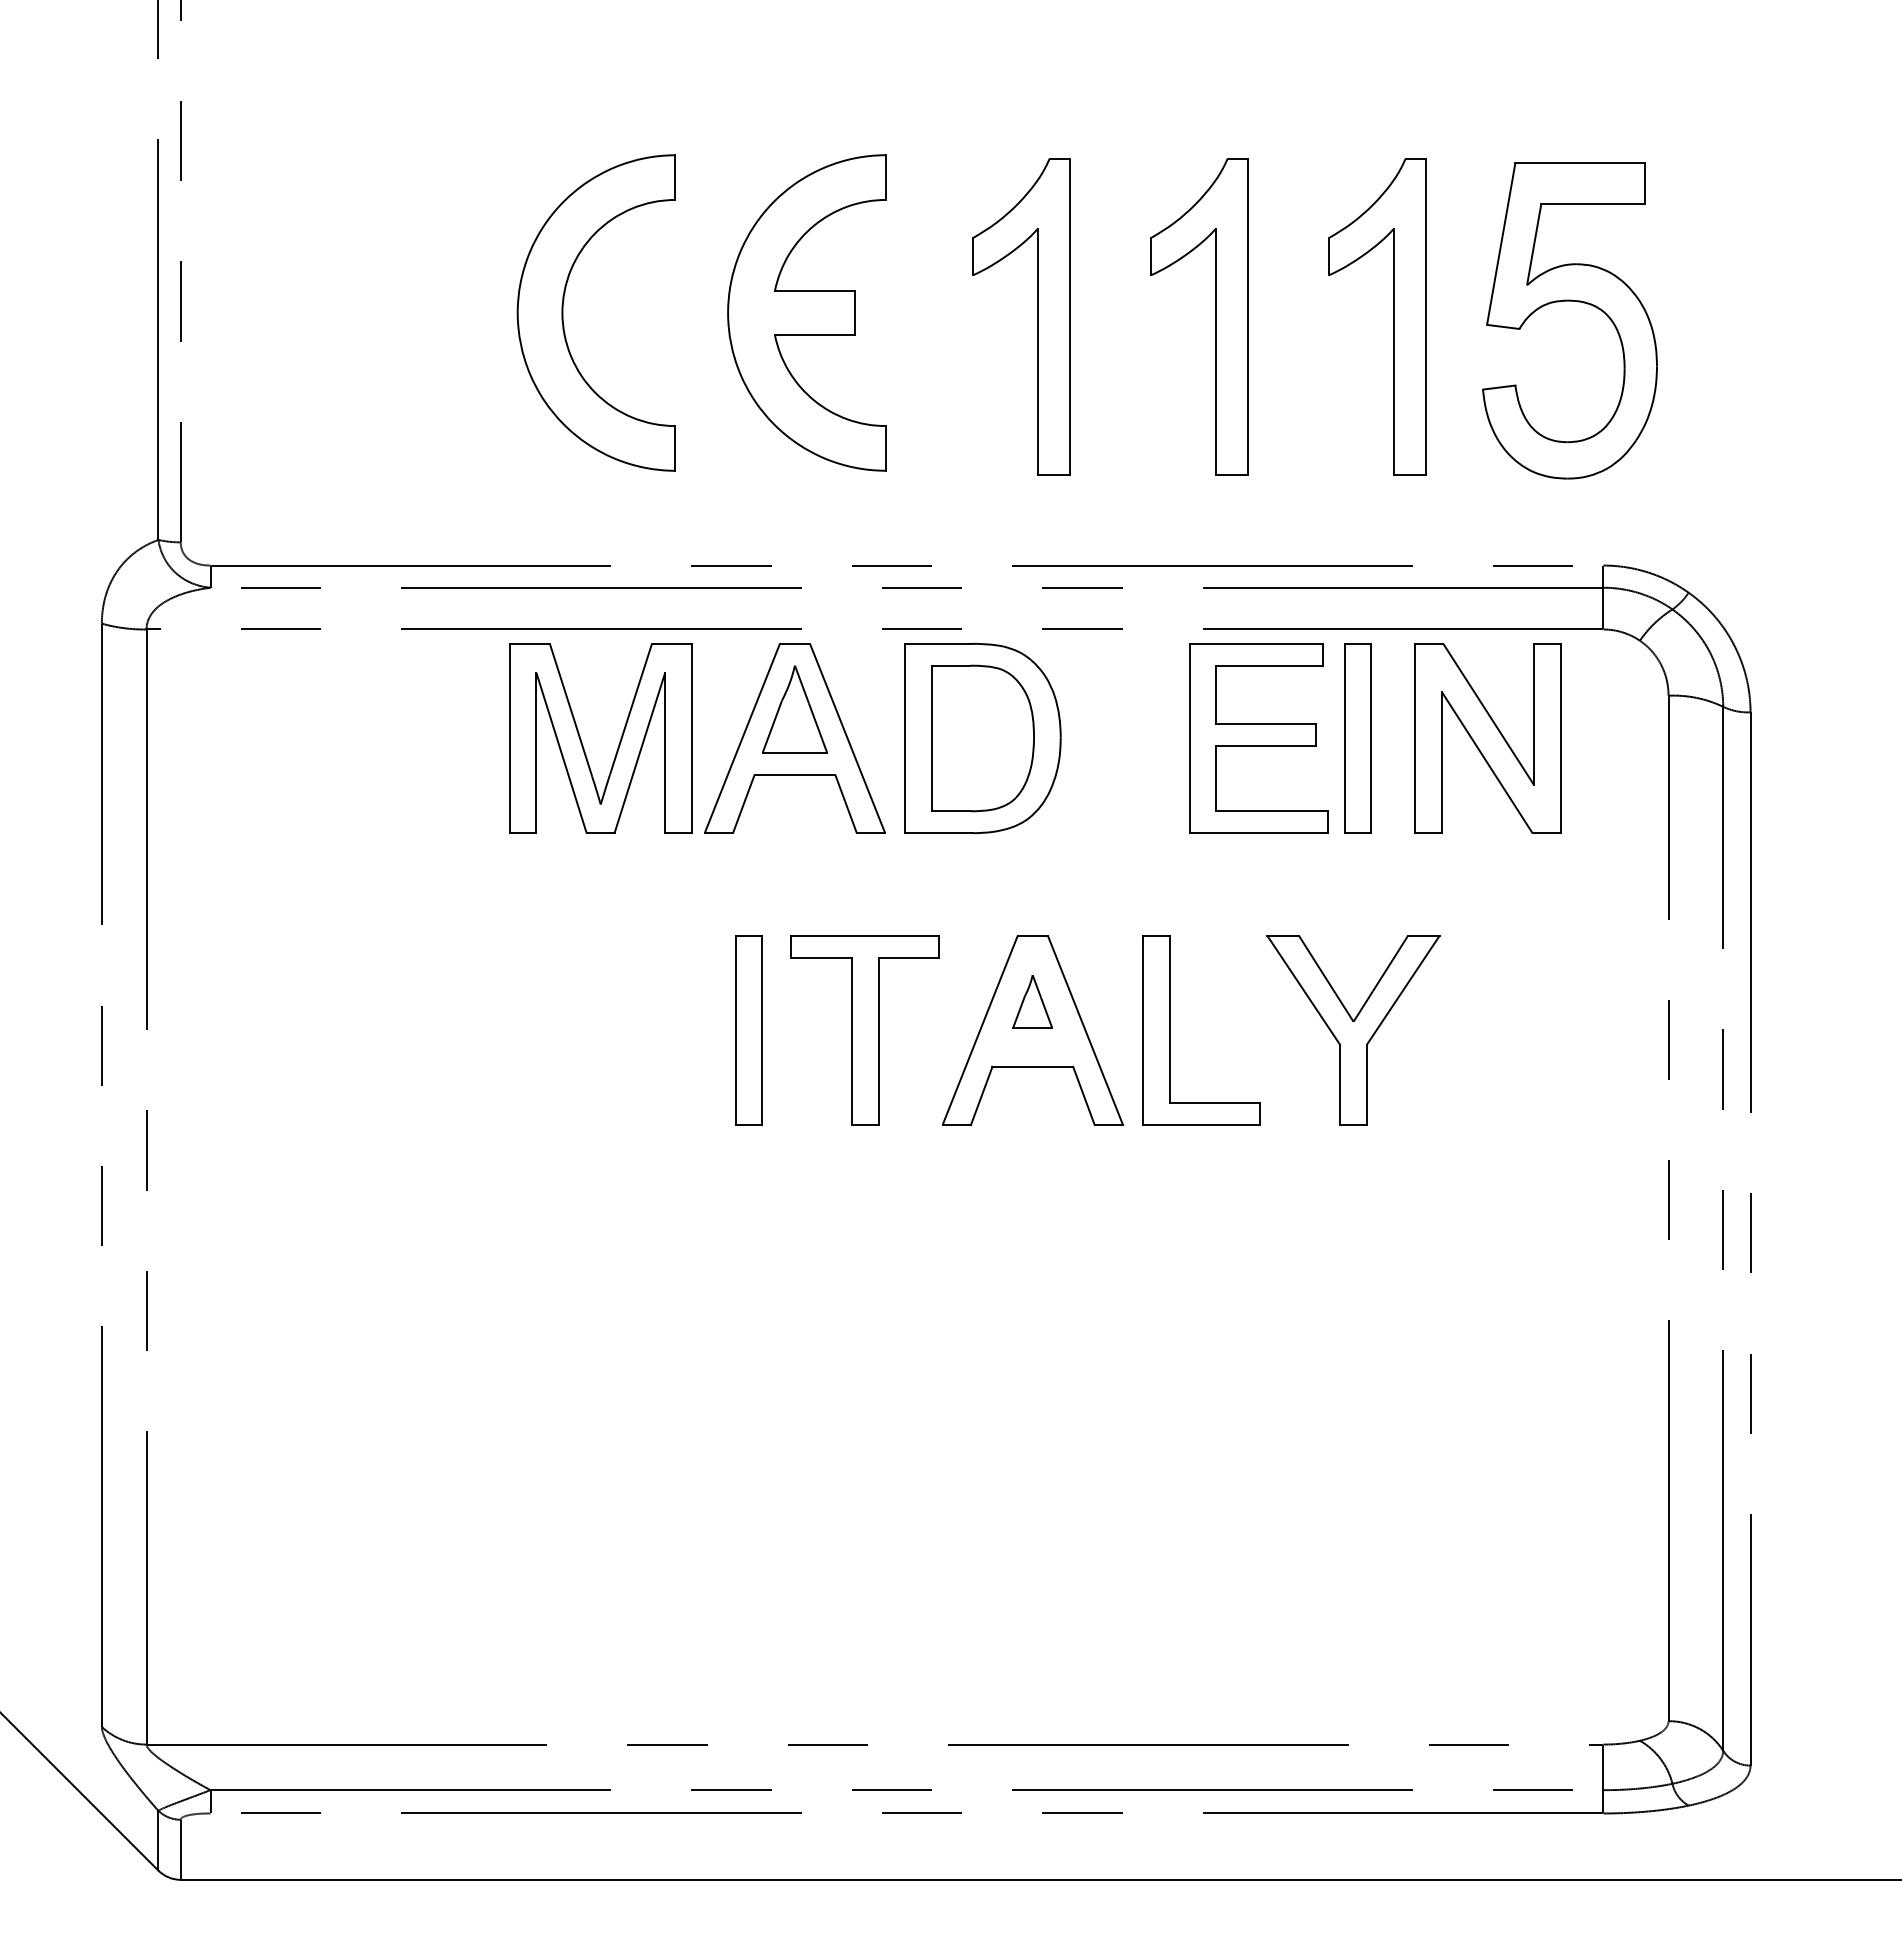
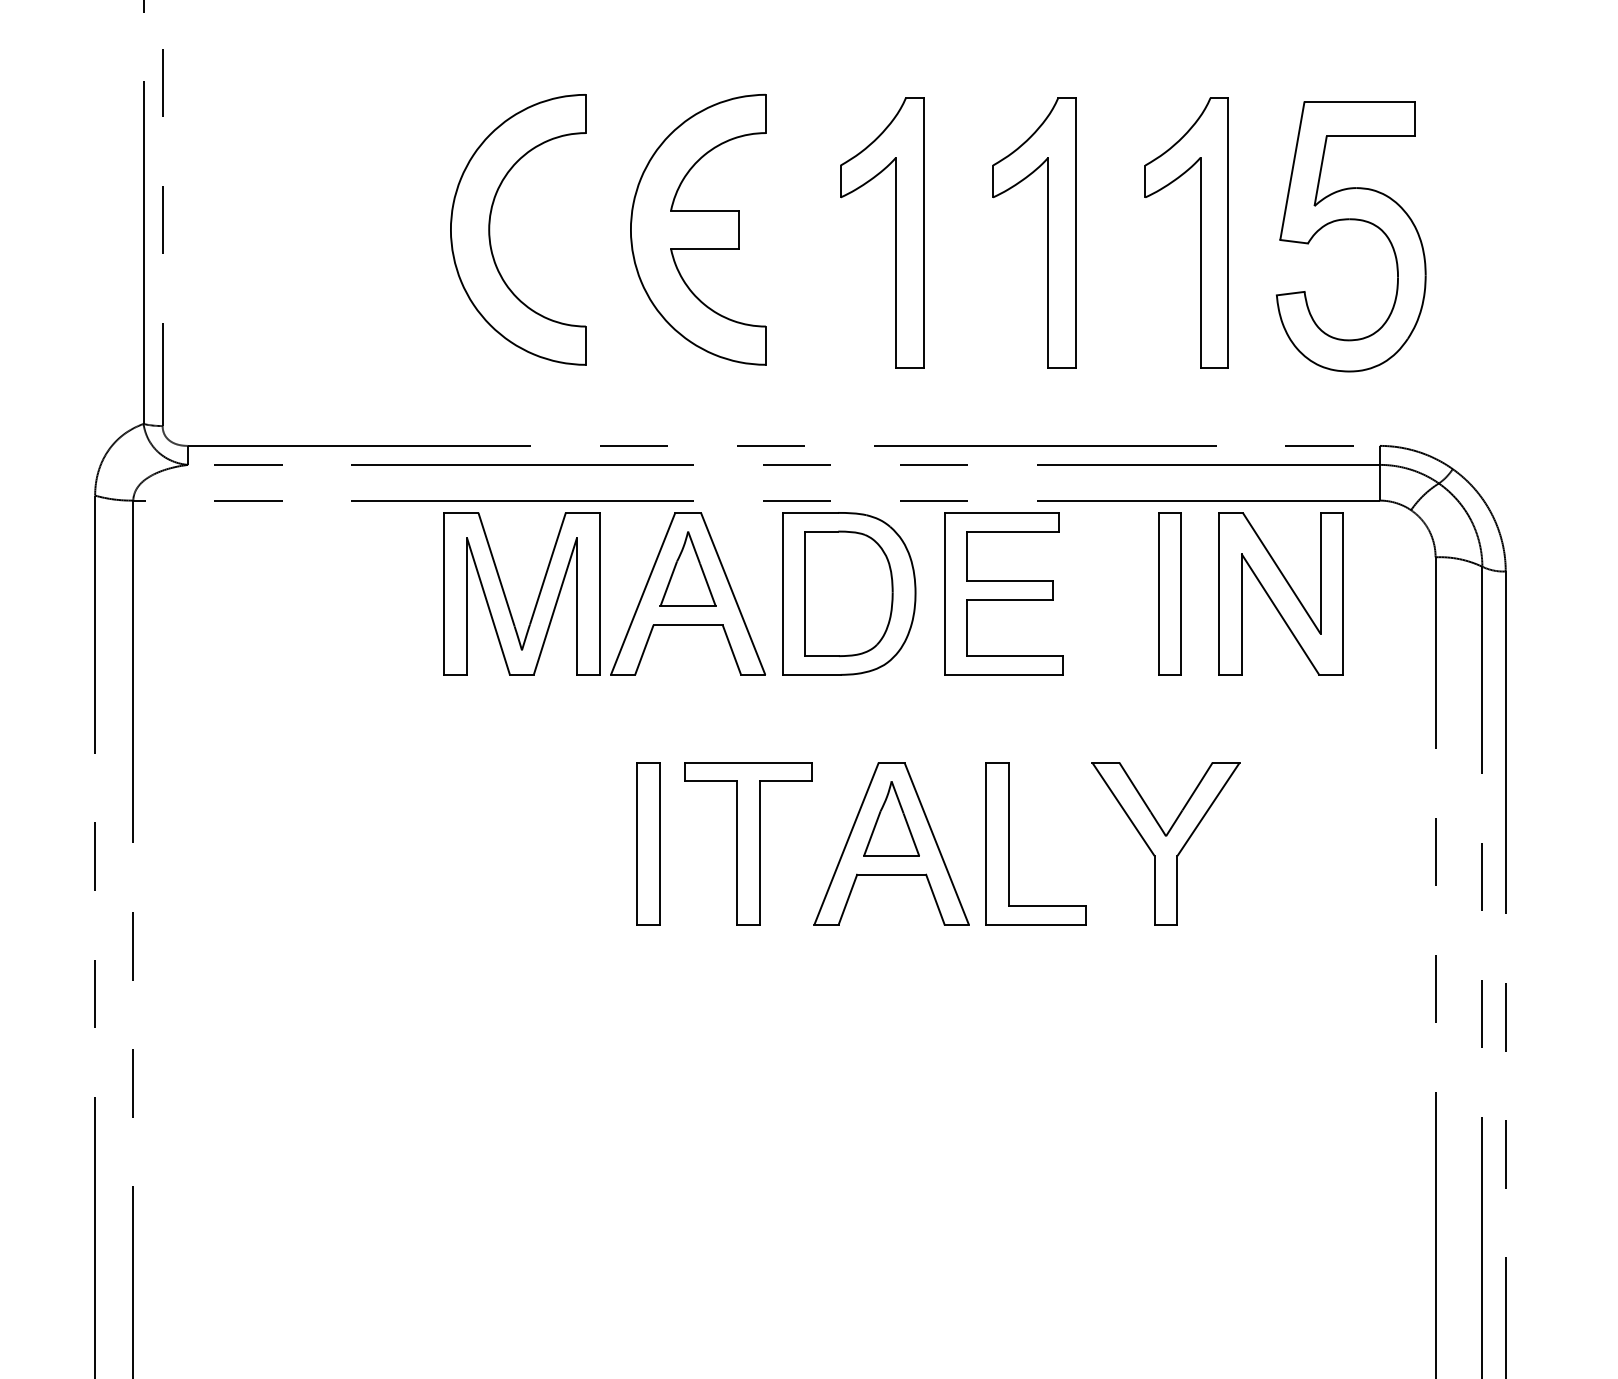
part: (1258, 738) -> (1003, 593), moved
part: (1032, 1001) -> (891, 818), size x1.67

